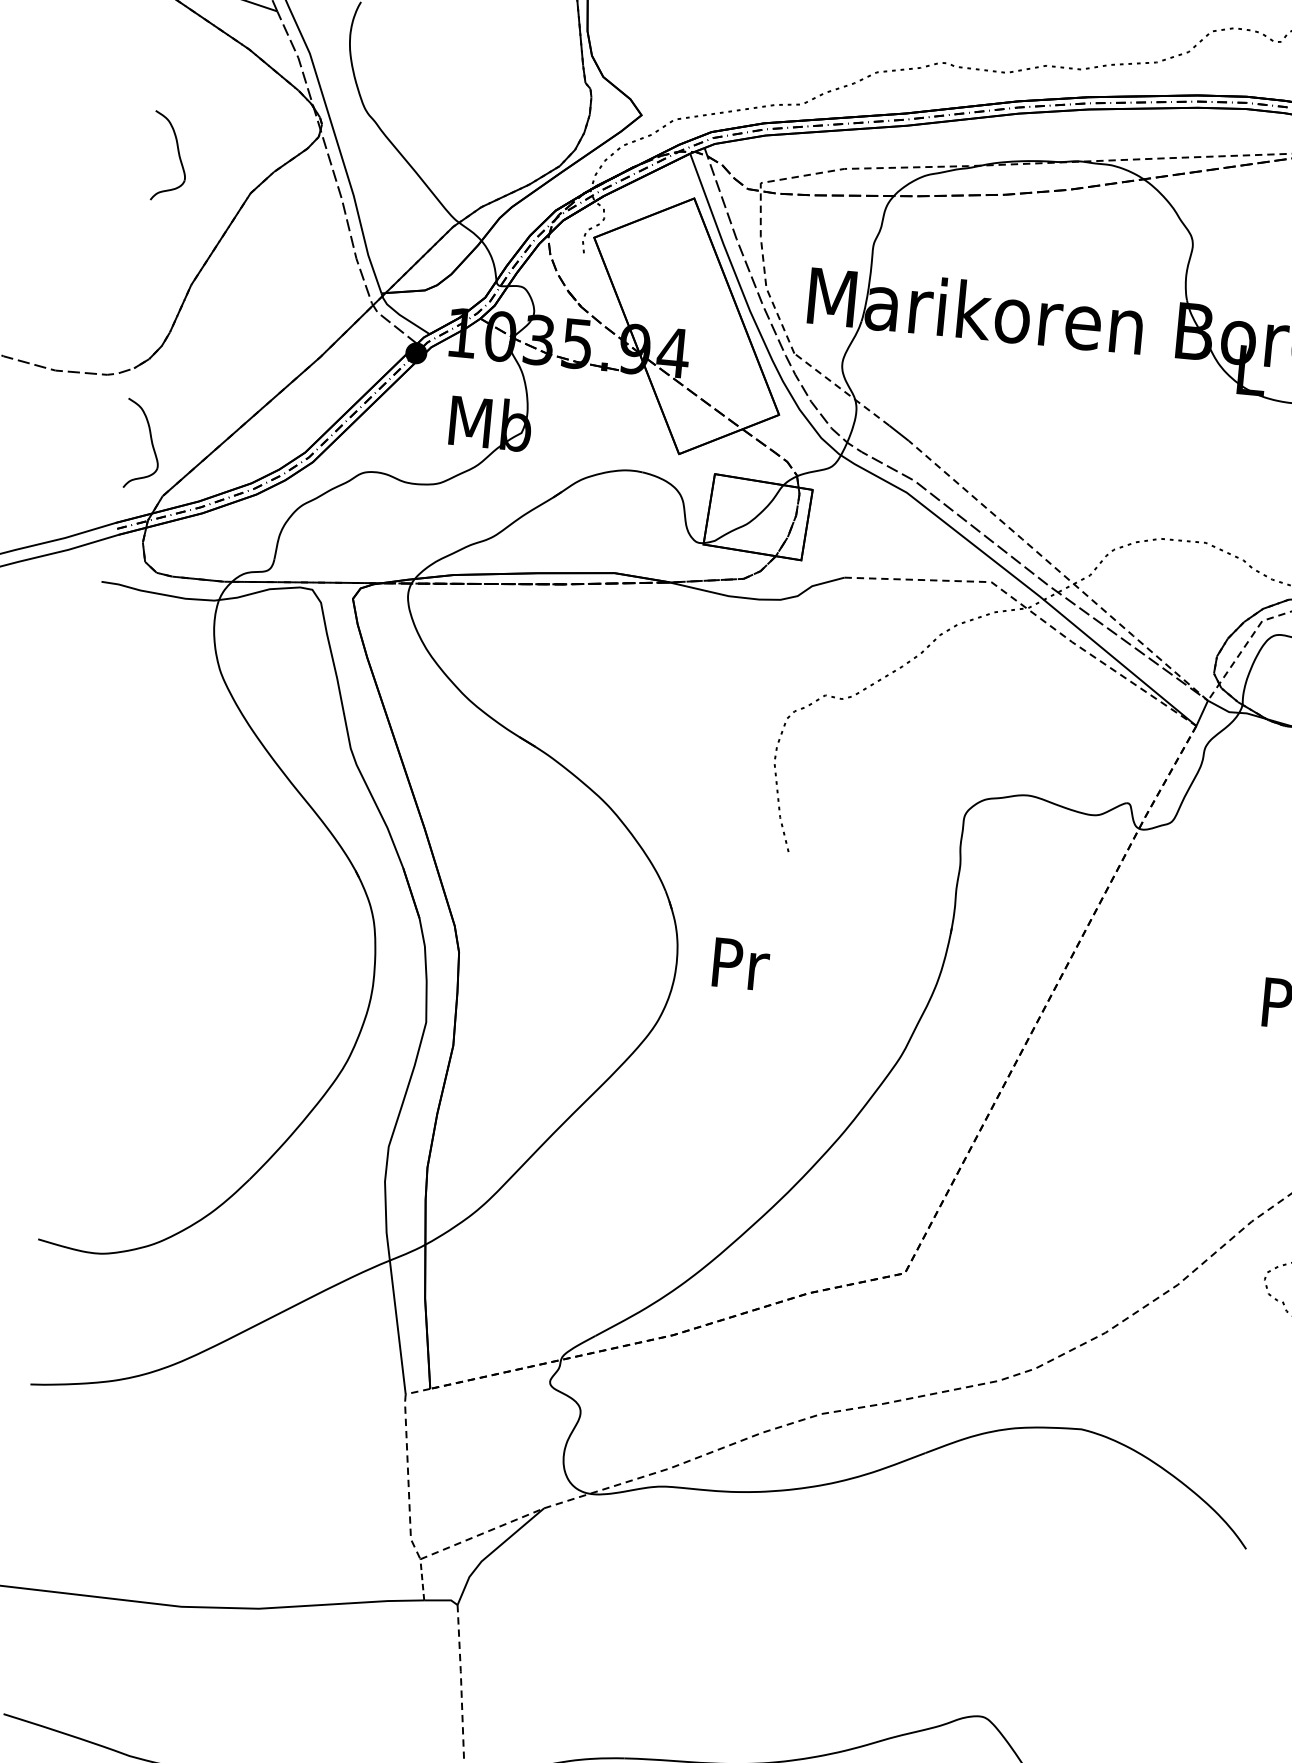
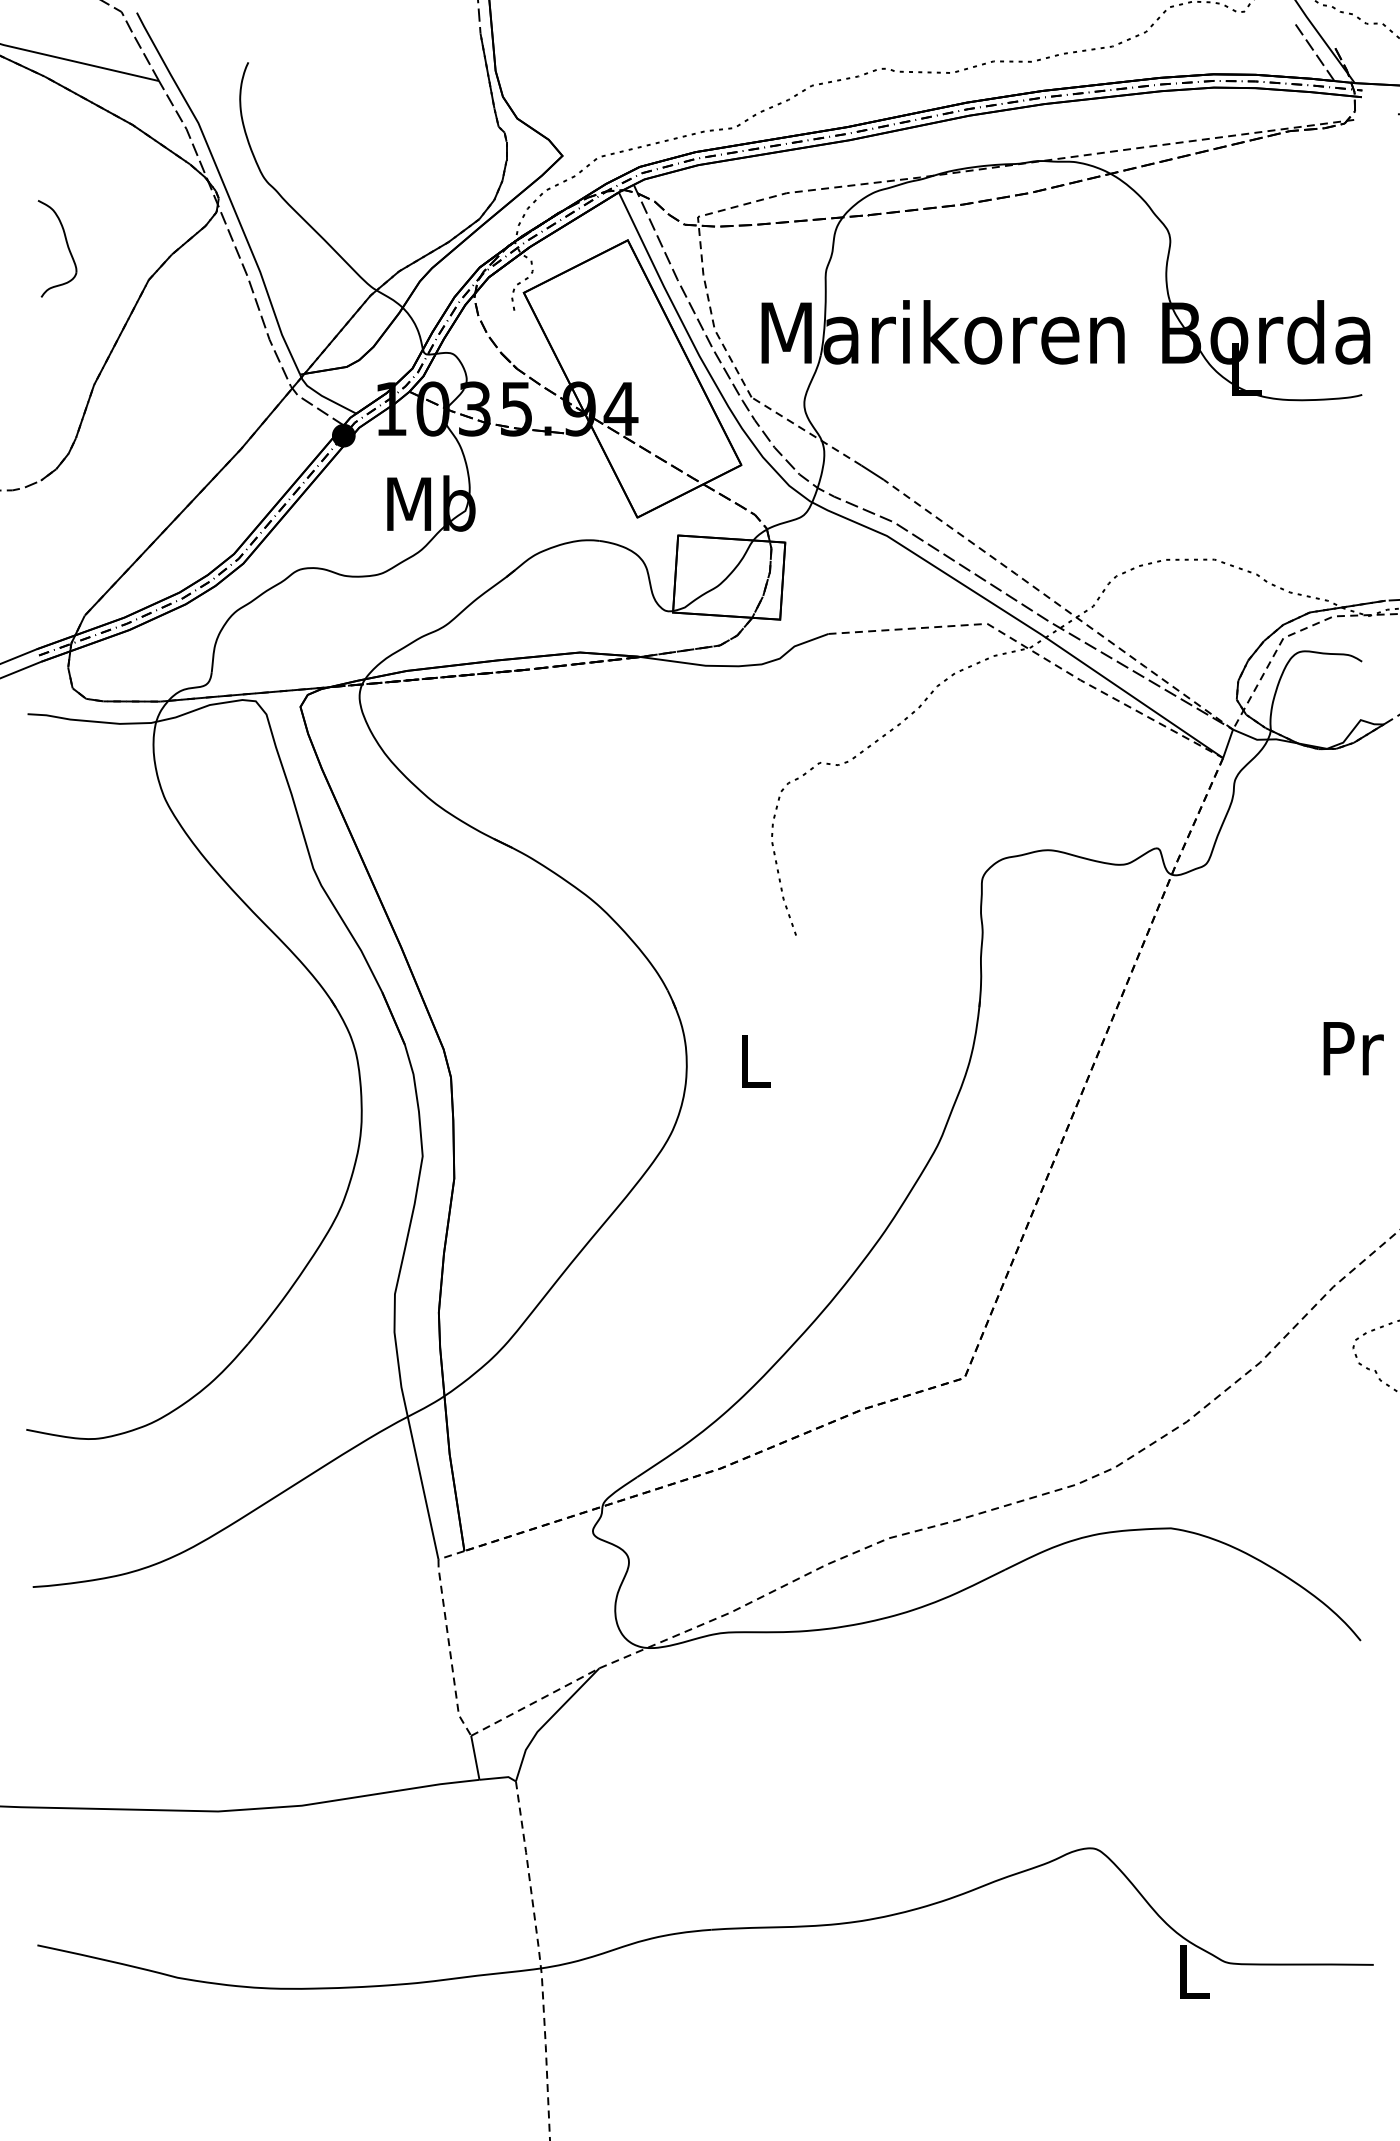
part: (150, 442) -> (66, 558), removed
text: (741, 964) -> (756, 1061), Pr -> L
line: (422, 1579) -> (475, 1757), dashed -> solid

